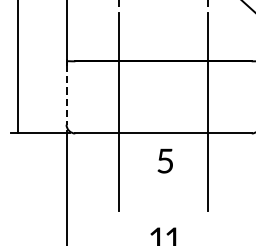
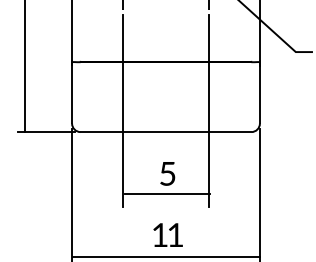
line: (66, 94) -> (72, 94), dashed -> solid
text: (165, 160) -> (167, 173), moved
line: (165, 196) -> (167, 193), added

